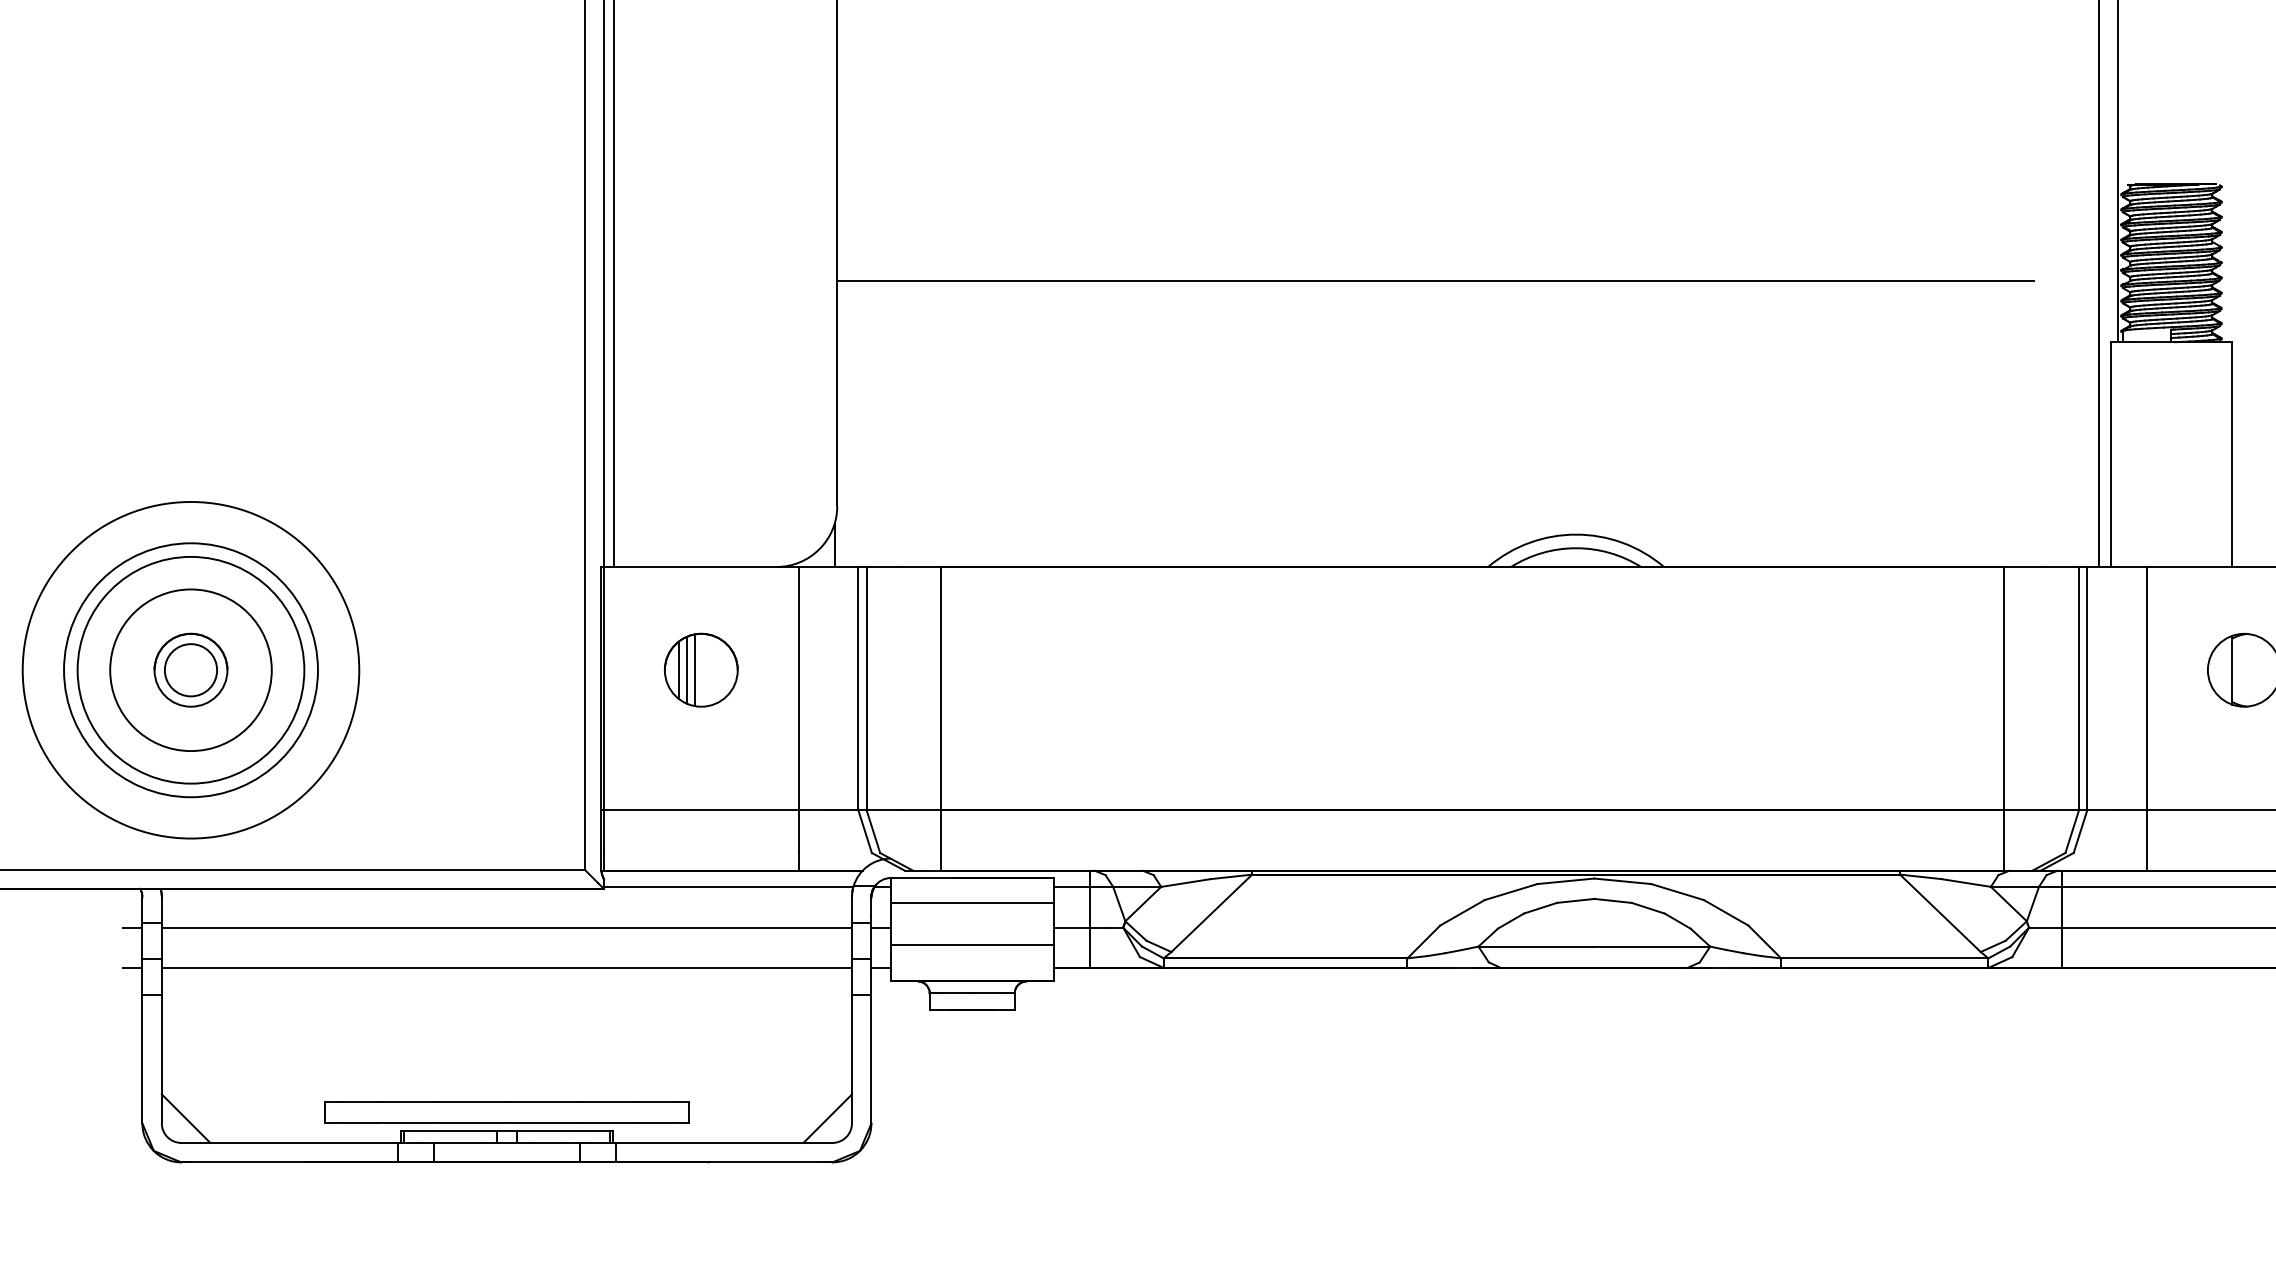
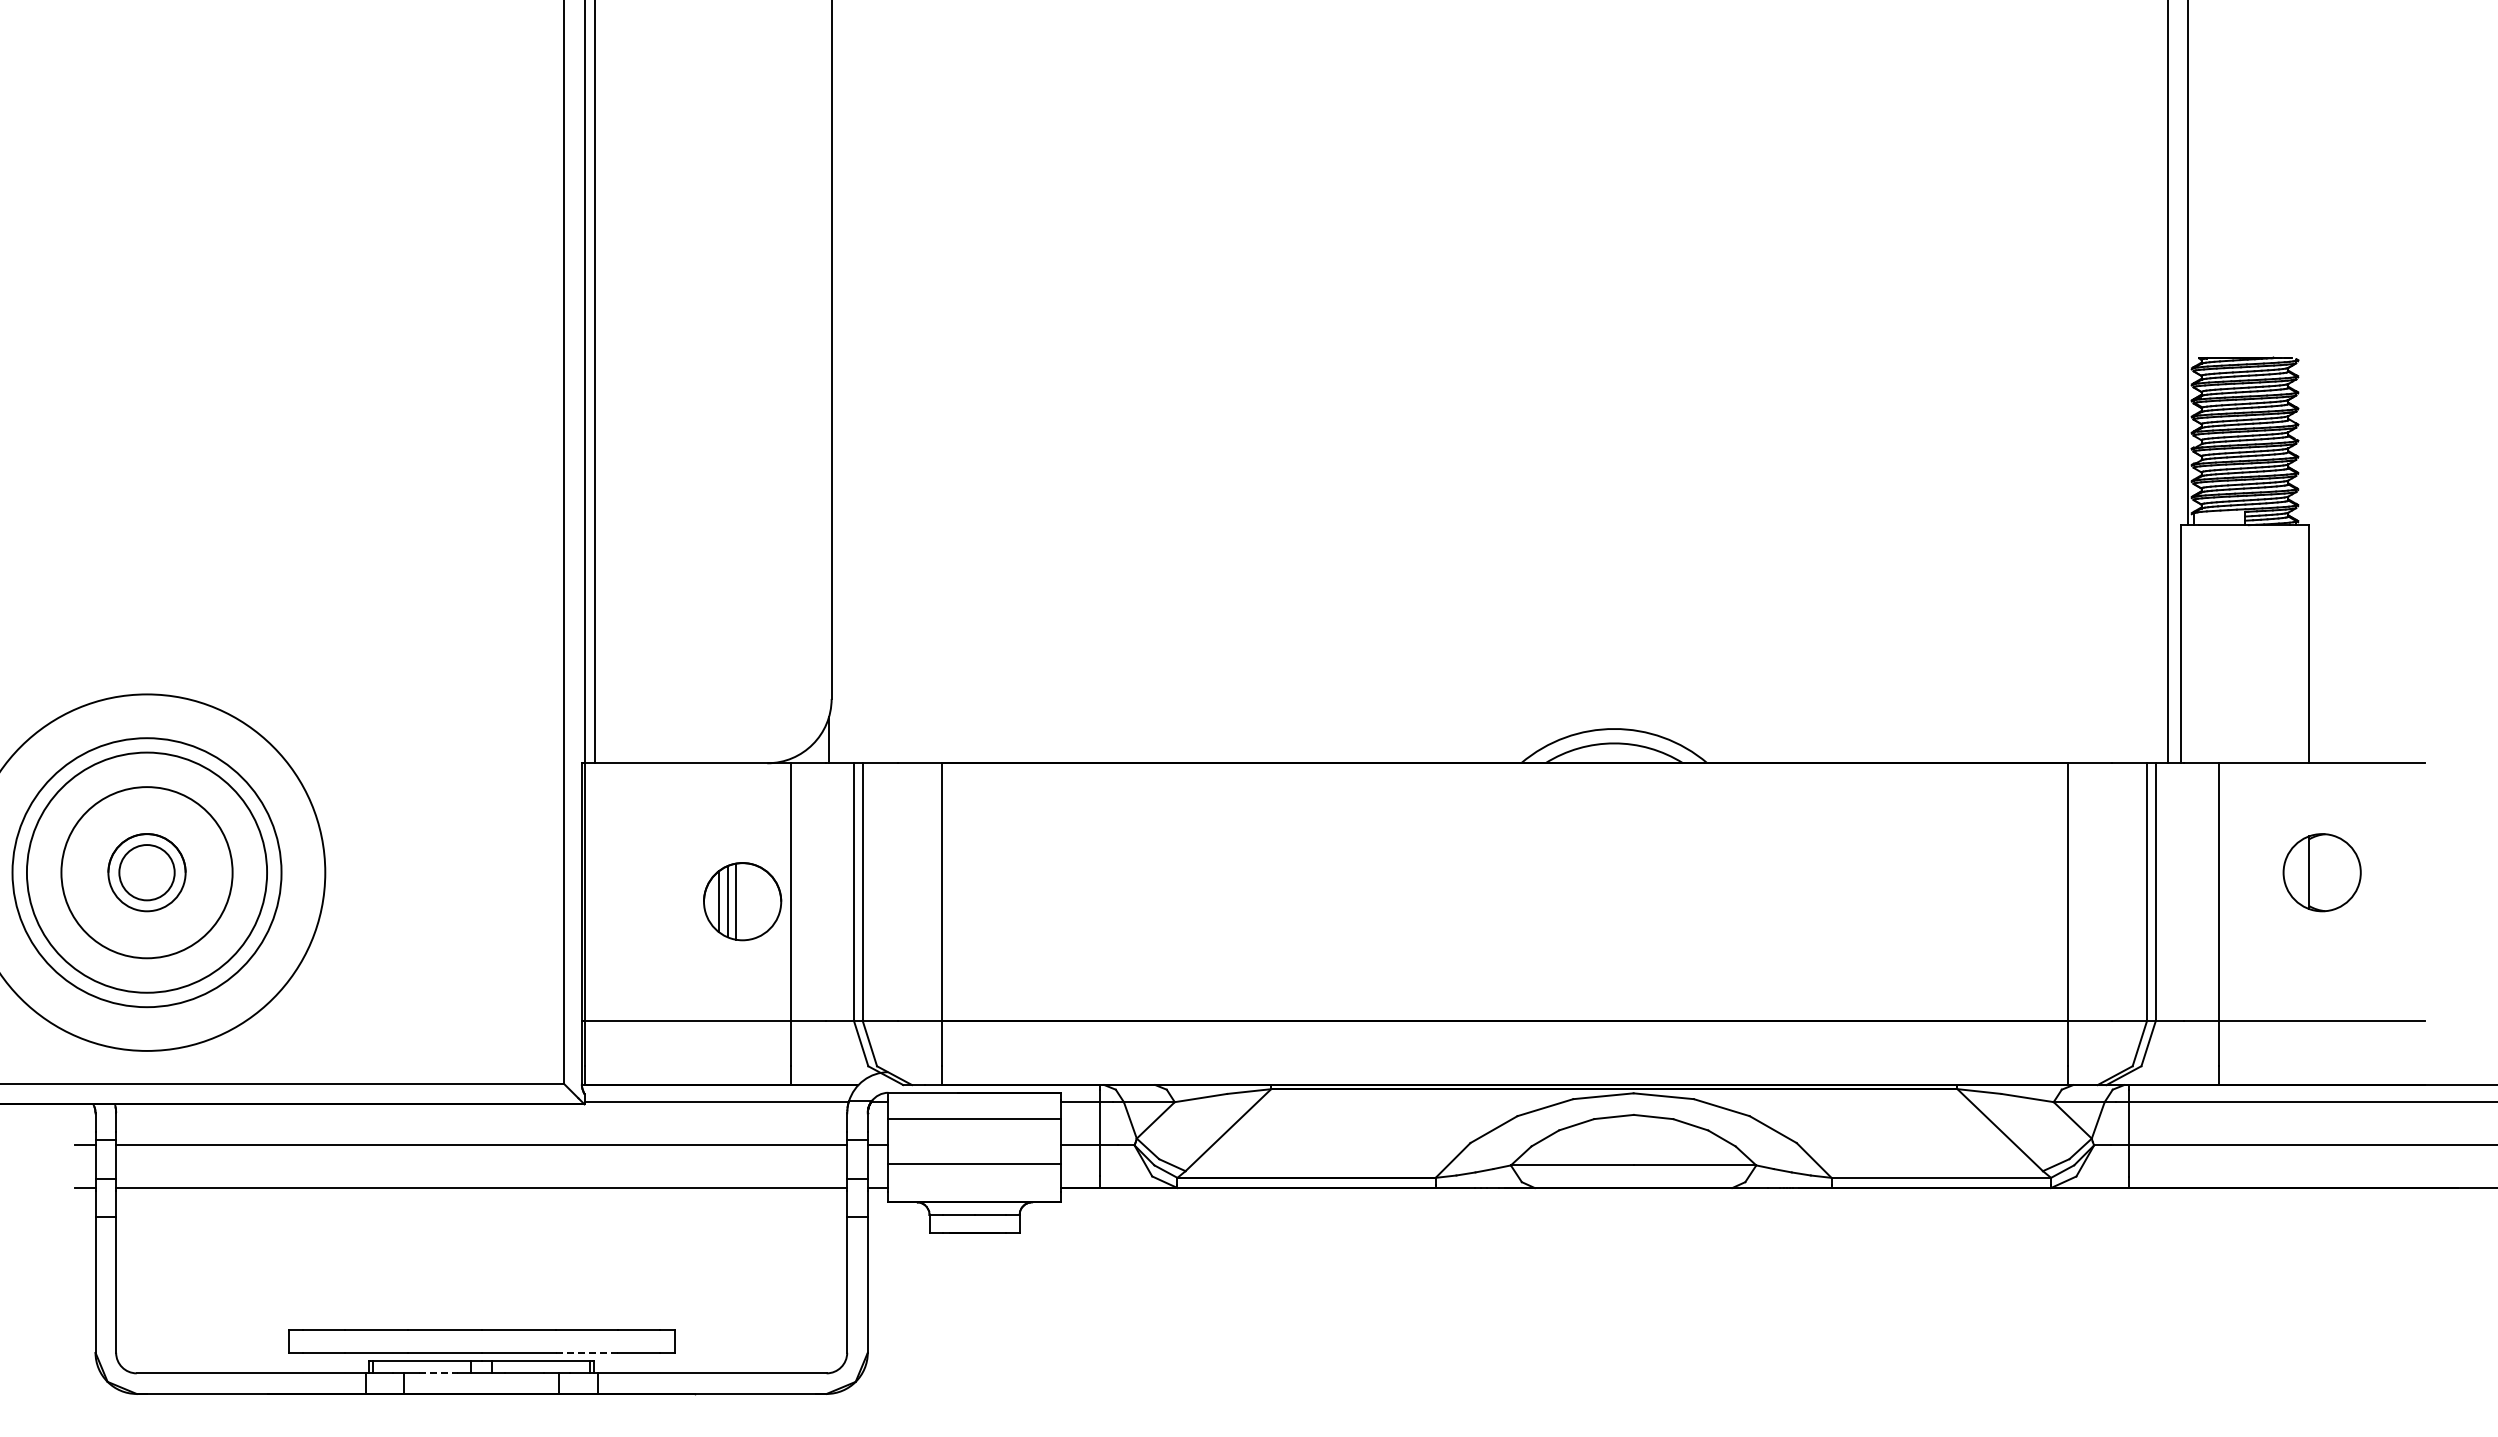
line: (1435, 281) -> (1465, 460), removed
part: (701, 670) -> (742, 901), moved
line: (185, 1118) -> (141, 1347), removed
line: (827, 1118) -> (821, 1347), removed
line: (606, 1123) -> (587, 1352), solid -> dashed
line: (466, 1143) -> (438, 1373), solid -> dashed

